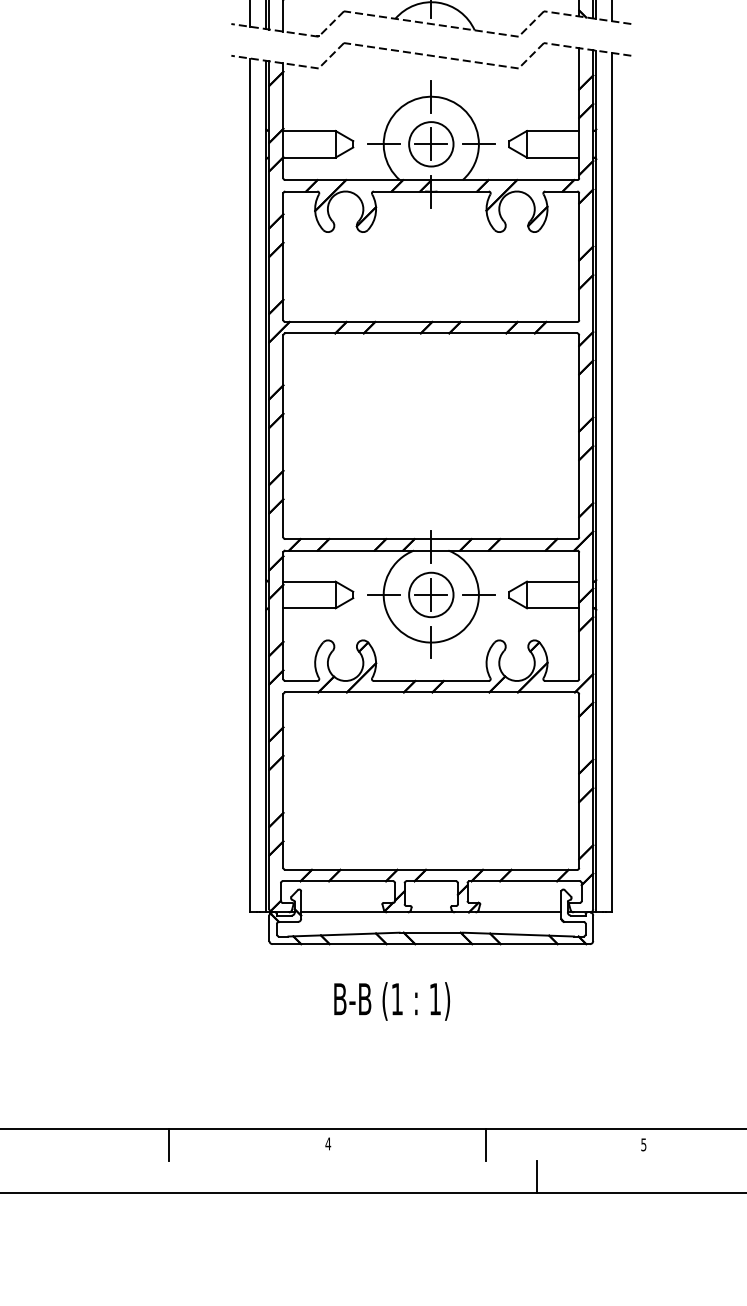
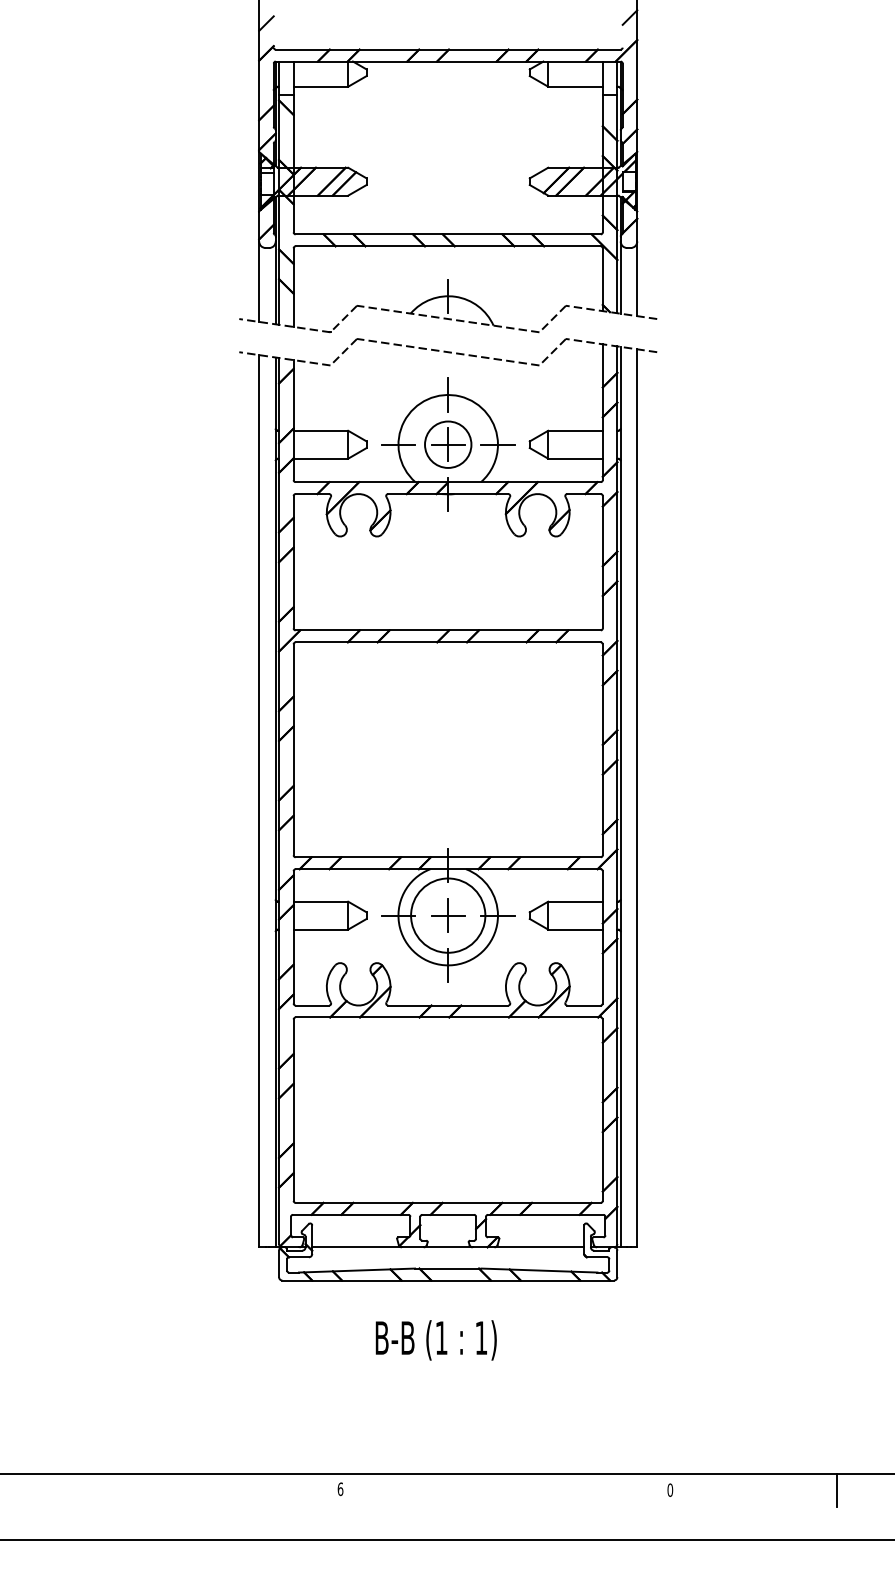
circle: (431, 594) -> (448, 915), size x1.6
text: (391, 1001) -> (435, 1340), moved
text: (328, 1144) -> (340, 1489), 4 -> 6
text: (644, 1144) -> (670, 1489), 5 -> 0
line: (168, 1145) -> (173, 1490), removed
line: (486, 1145) -> (505, 1490), removed
line: (536, 1176) -> (558, 1523), removed

